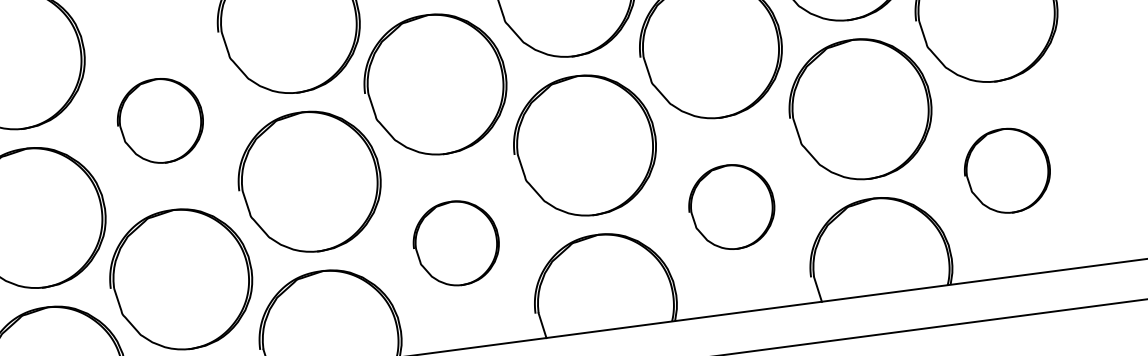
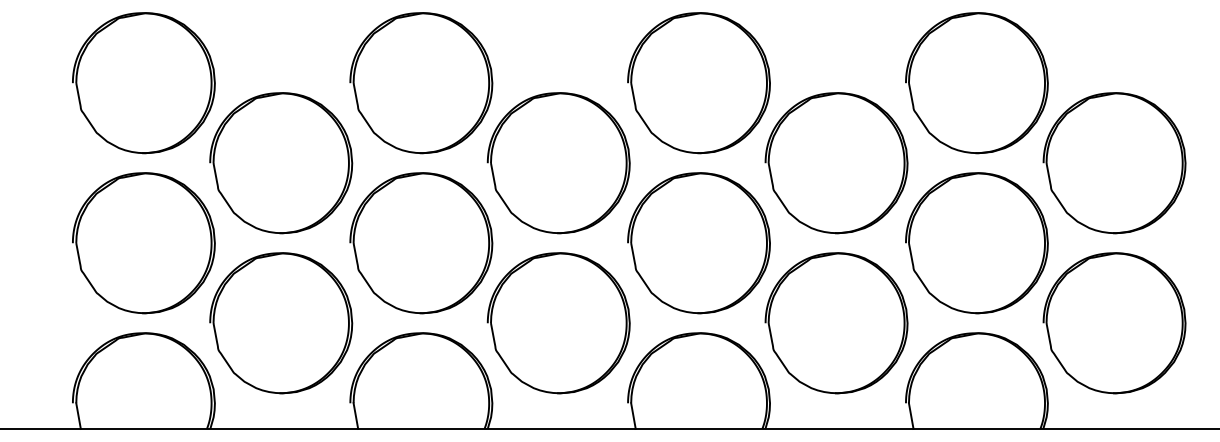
part: (160, 121) -> (281, 163), size x1.67
part: (1007, 171) -> (1114, 323), size x1.67
part: (731, 207) -> (836, 323), size x1.67
part: (456, 243) -> (558, 323), size x1.67

